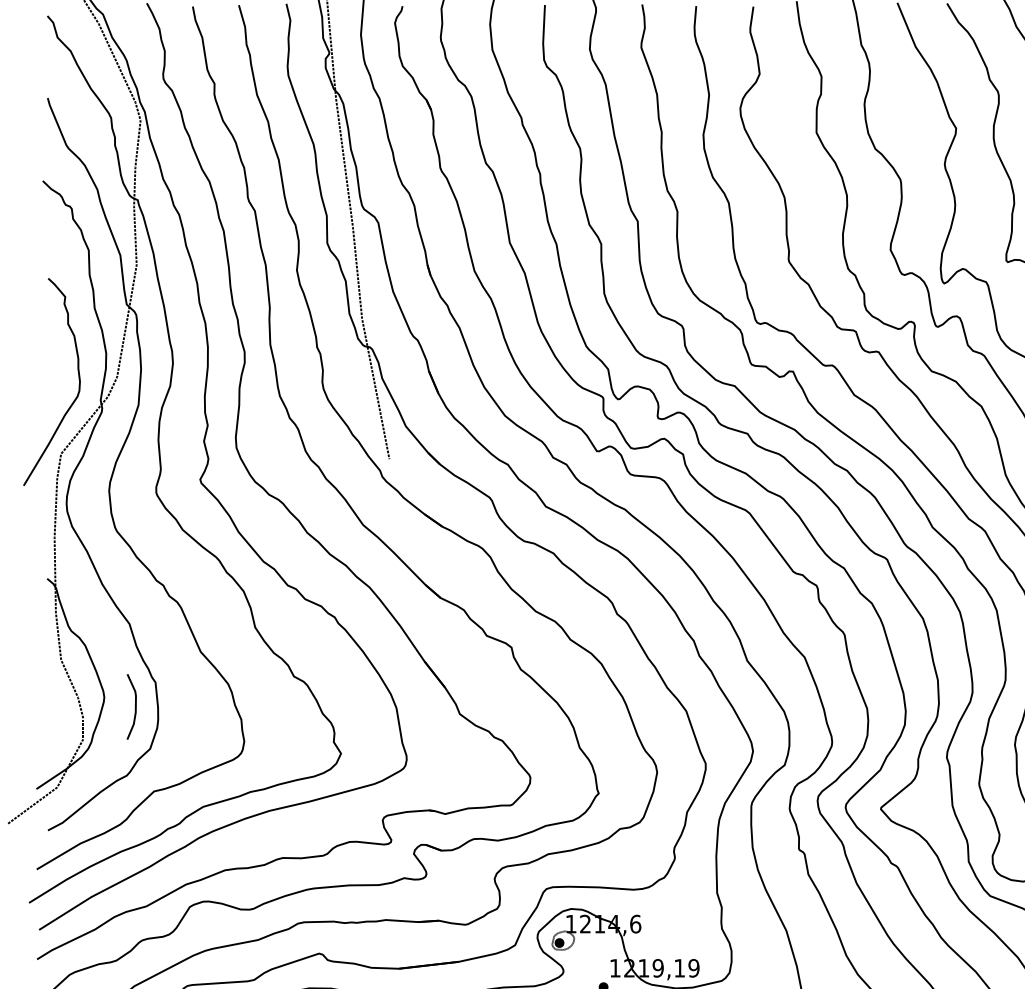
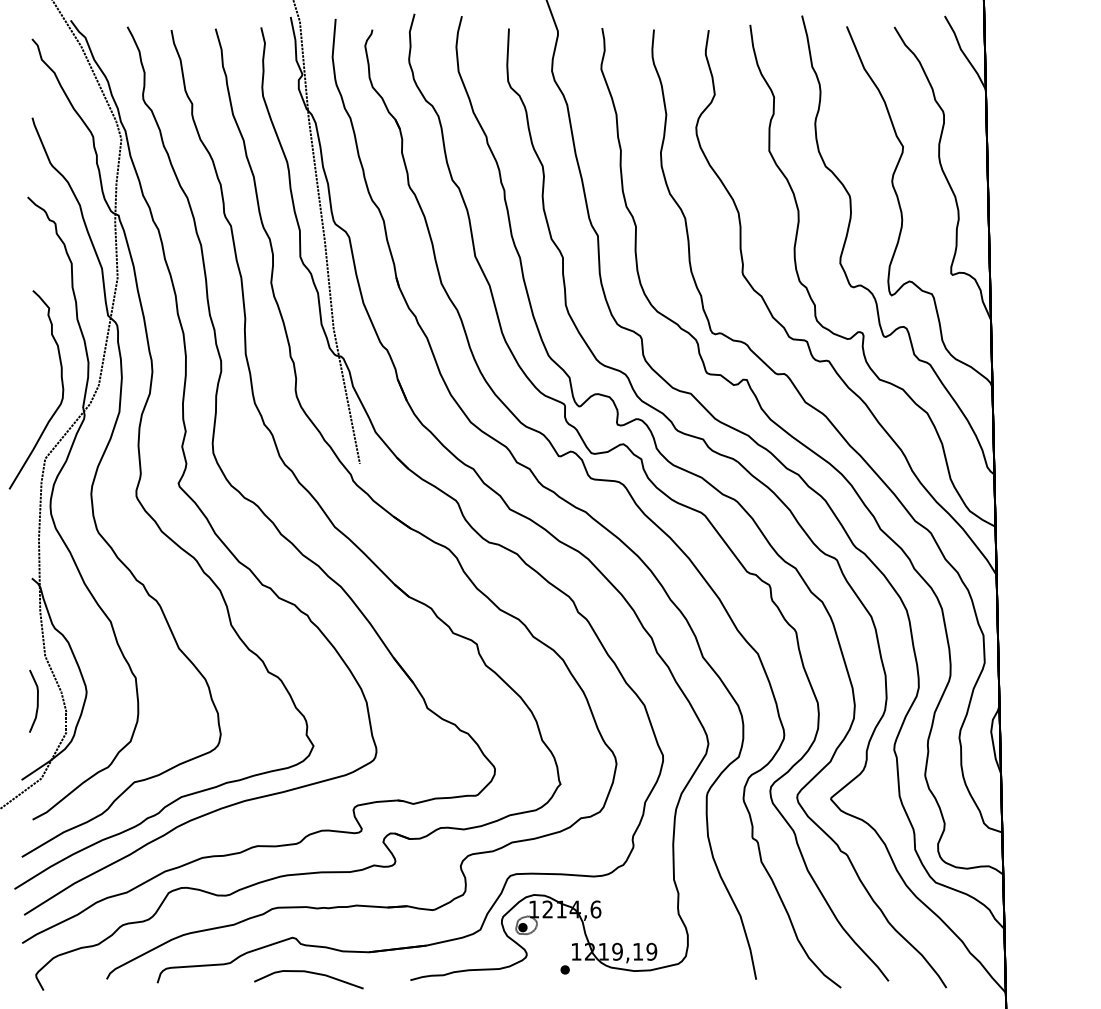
part: (131, 706) -> (33, 700), moved

